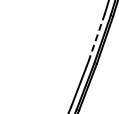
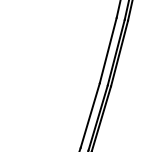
line: (96, 37) -> (107, 50), dashed -> solid

